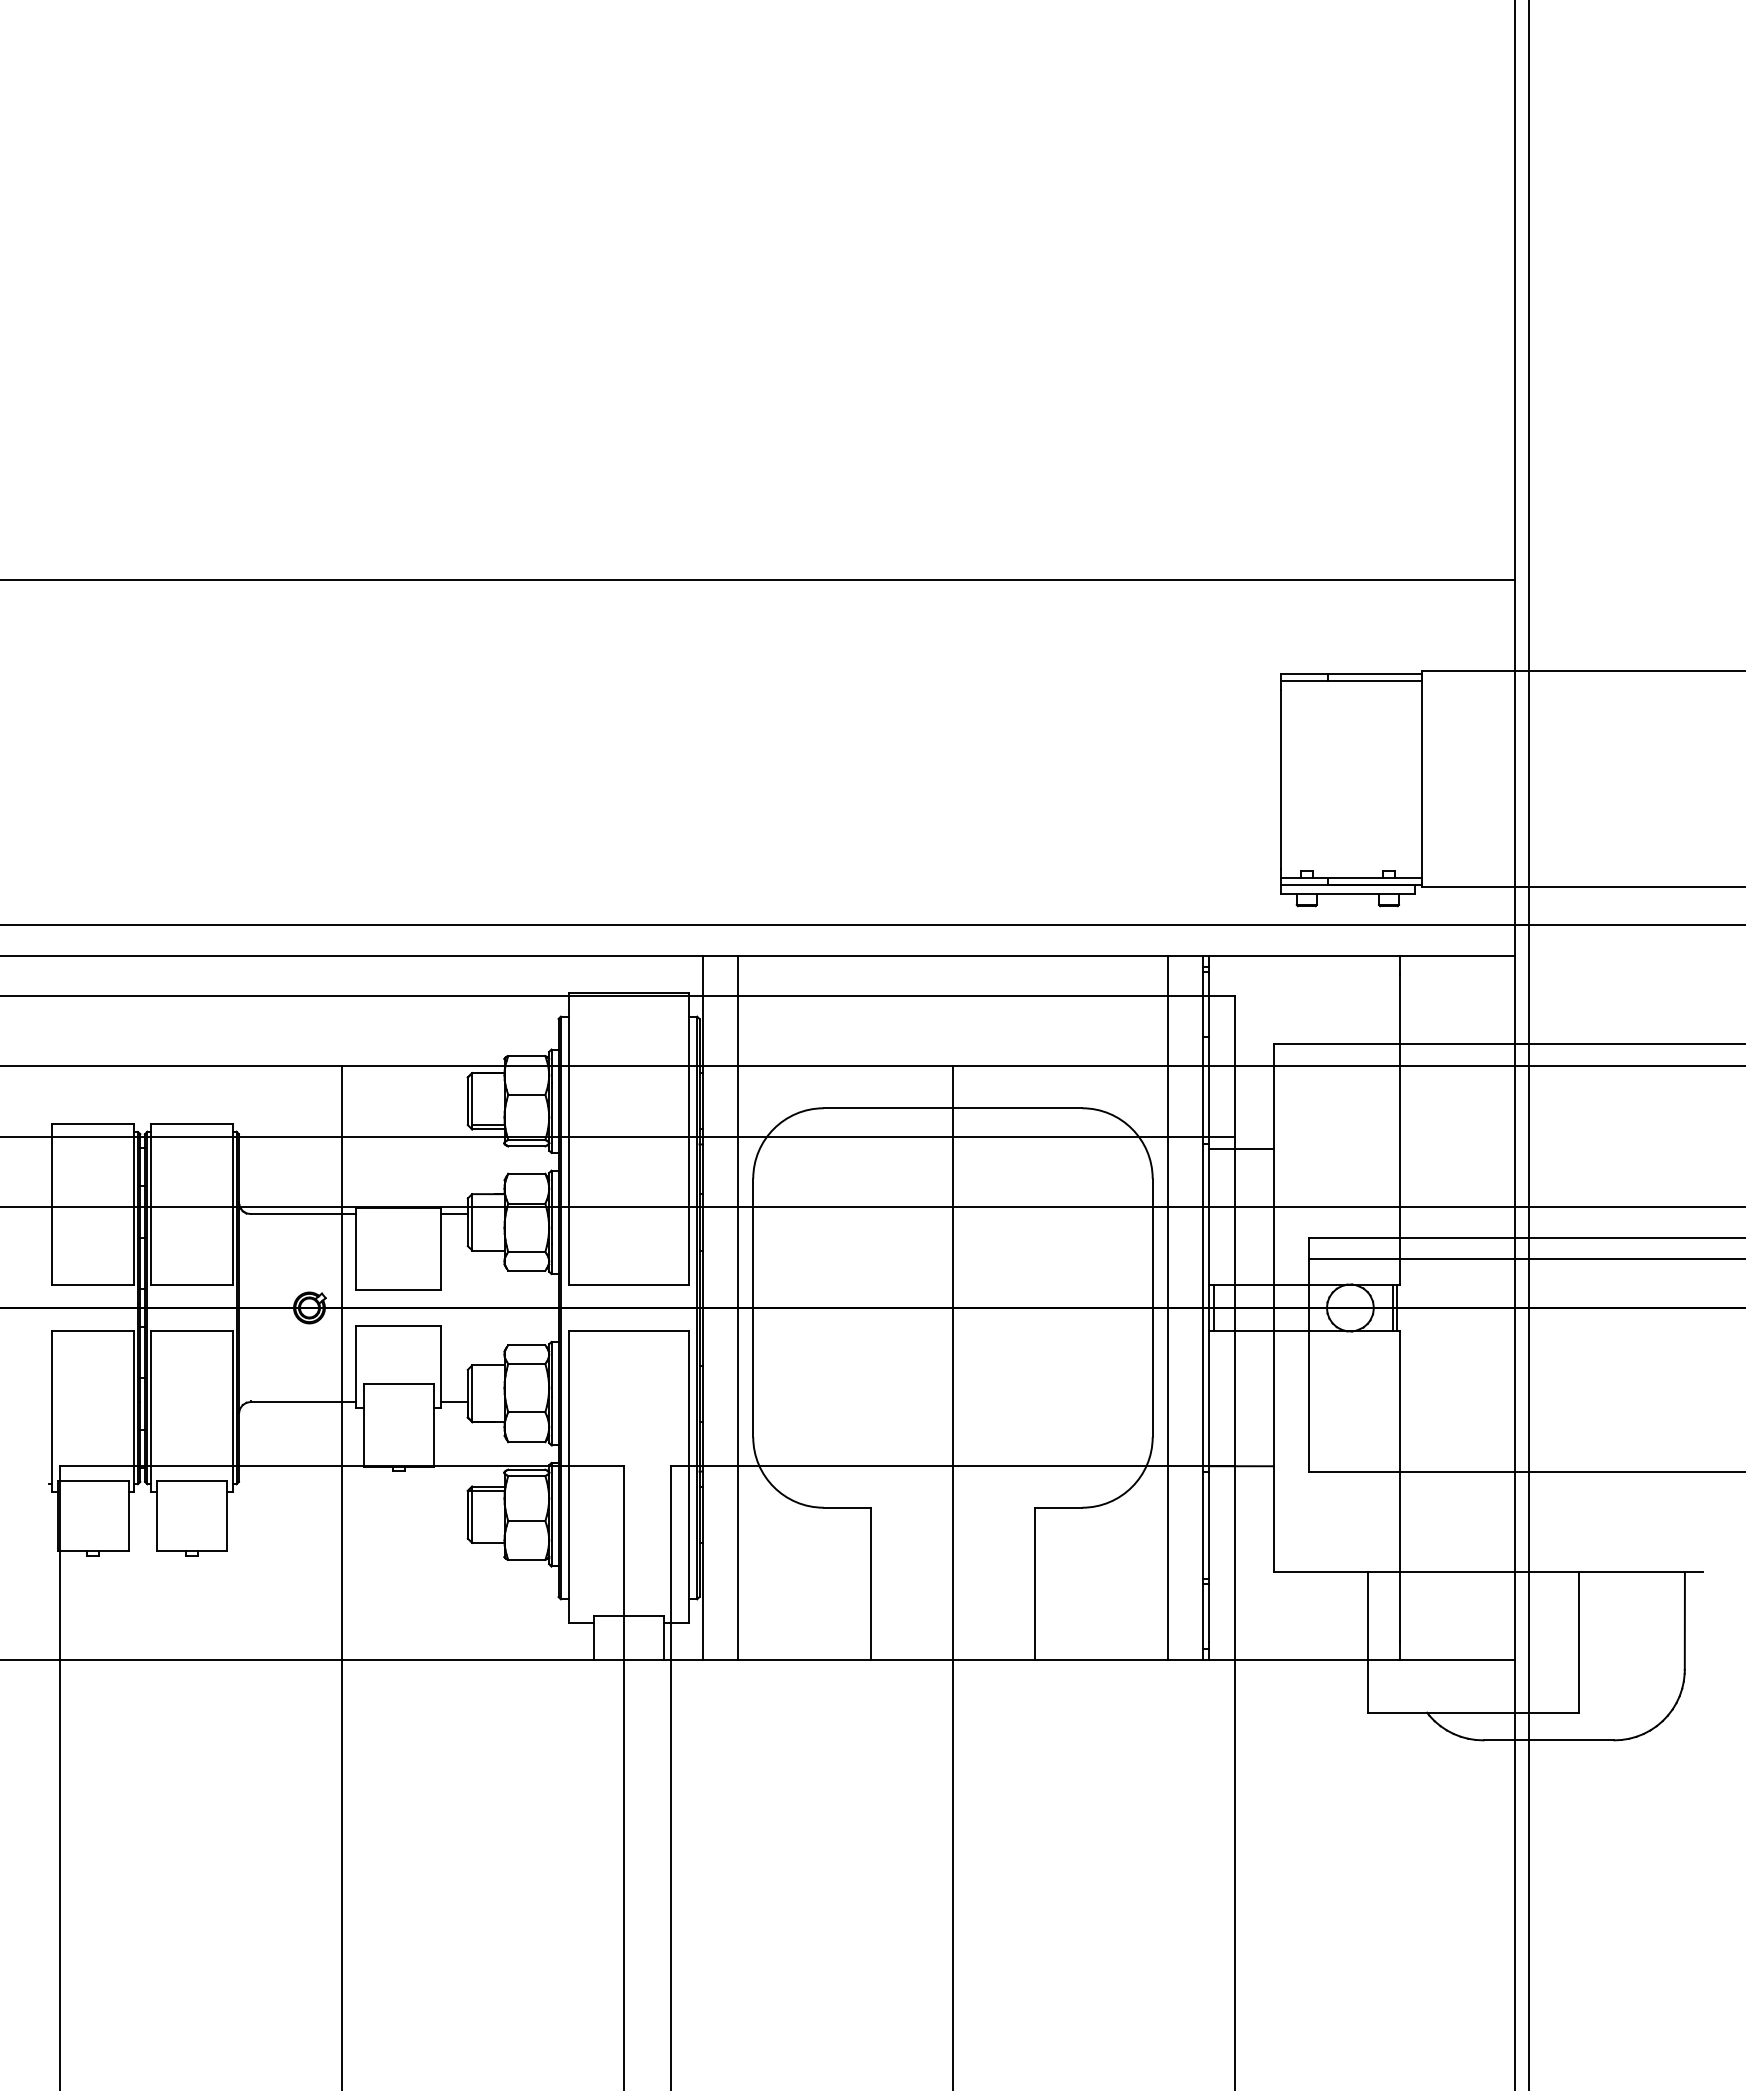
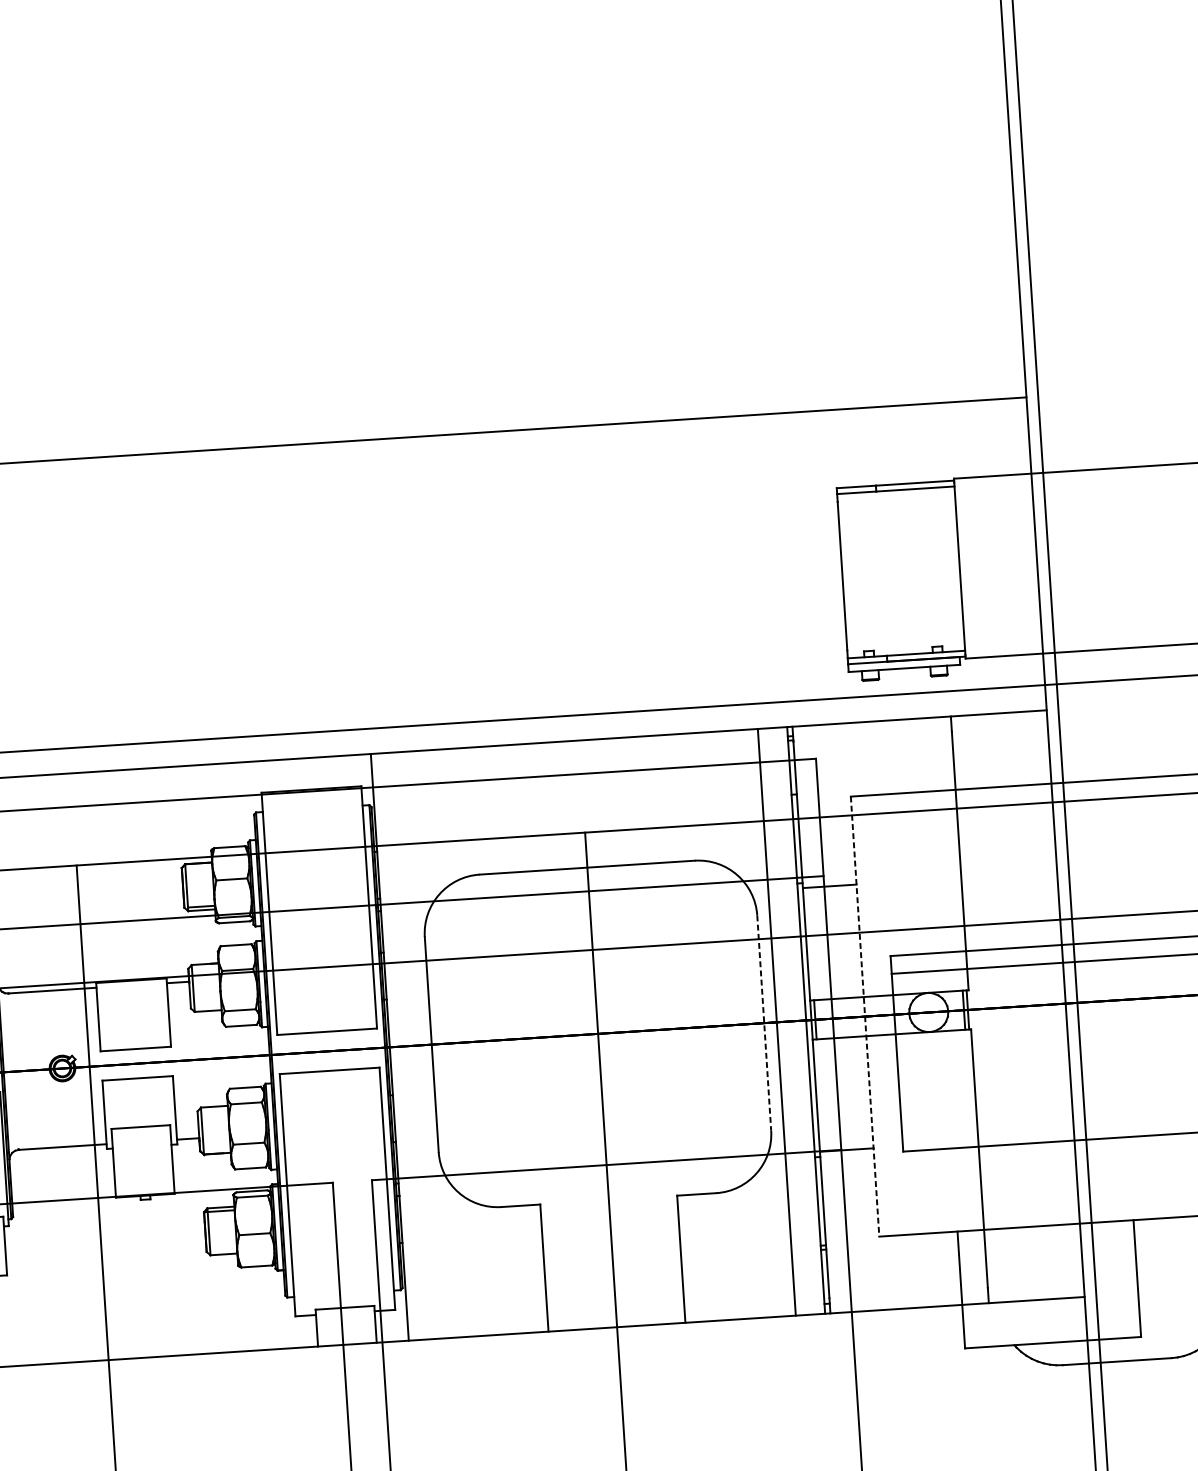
line: (738, 1307) -> (419, 1045), removed
line: (1152, 1308) -> (764, 1023), solid -> dashed
line: (1273, 1308) -> (864, 1017), solid -> dashed

